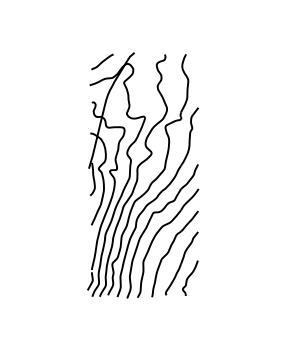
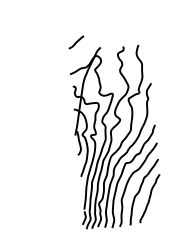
line: (102, 61) -> (76, 42), moved
curve: (190, 276) -> (157, 207), removed

